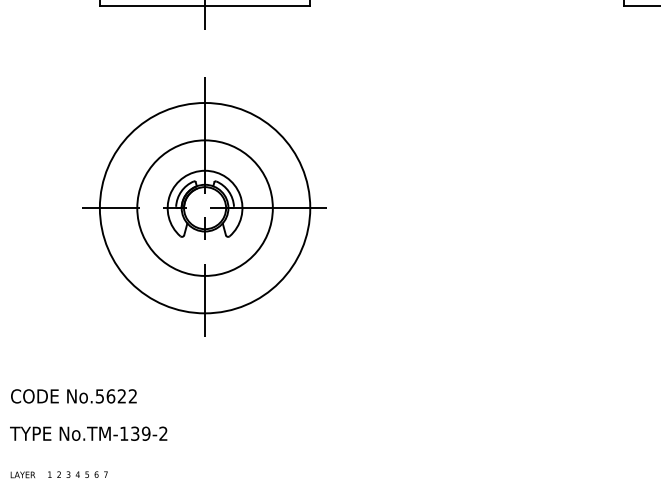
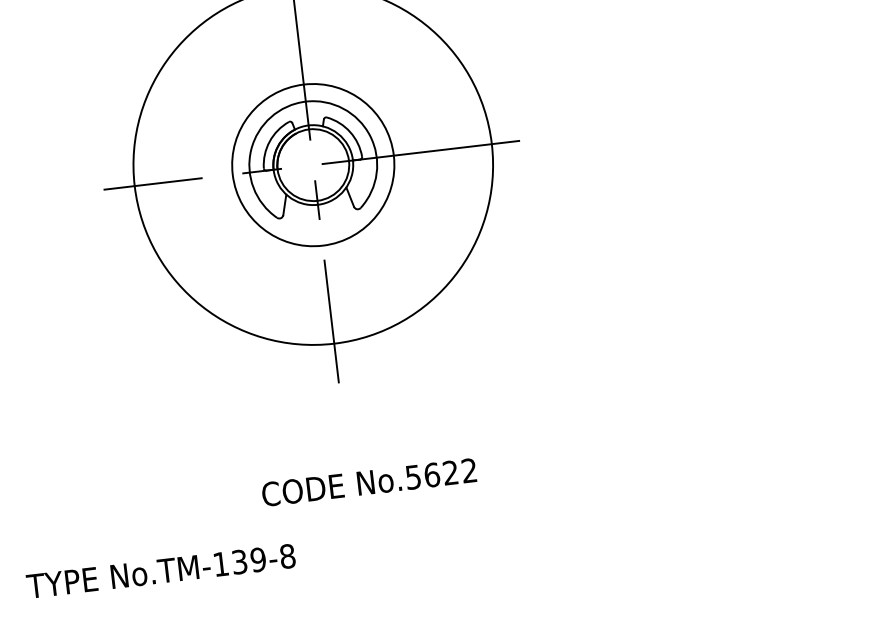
circle: (204, 207) -> (312, 164), size x0.7
text: (73, 396) -> (368, 482), moved
text: (163, 433) -> (287, 555), No.TM-139-2 -> No.TM-139-8

